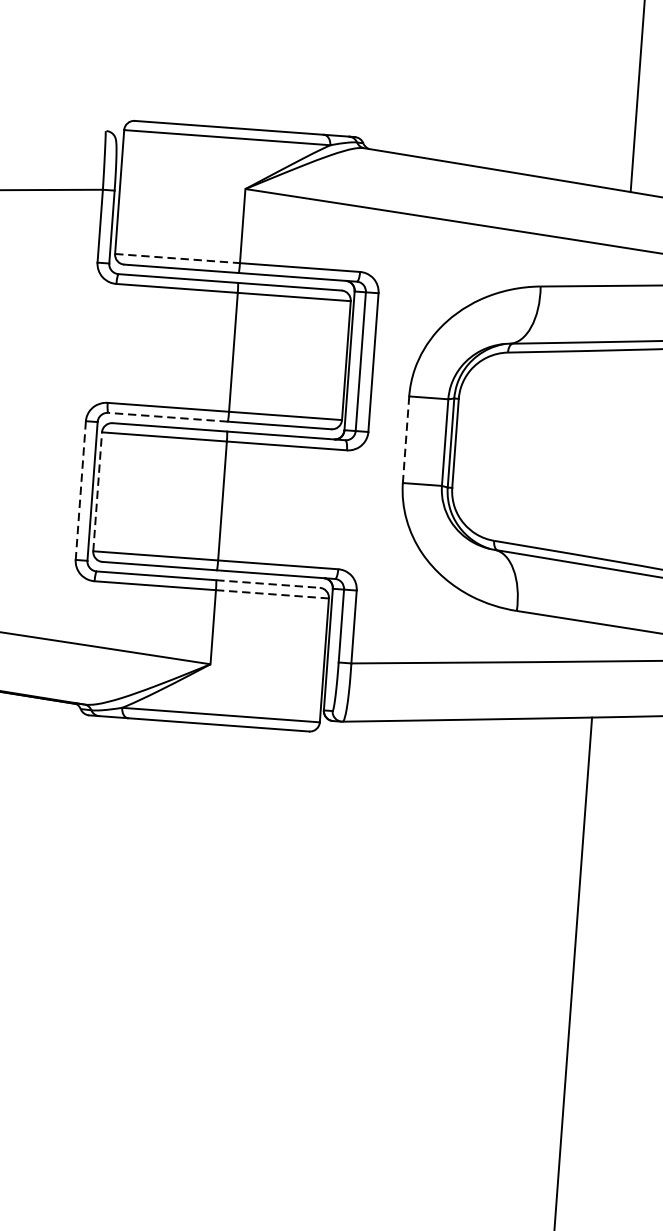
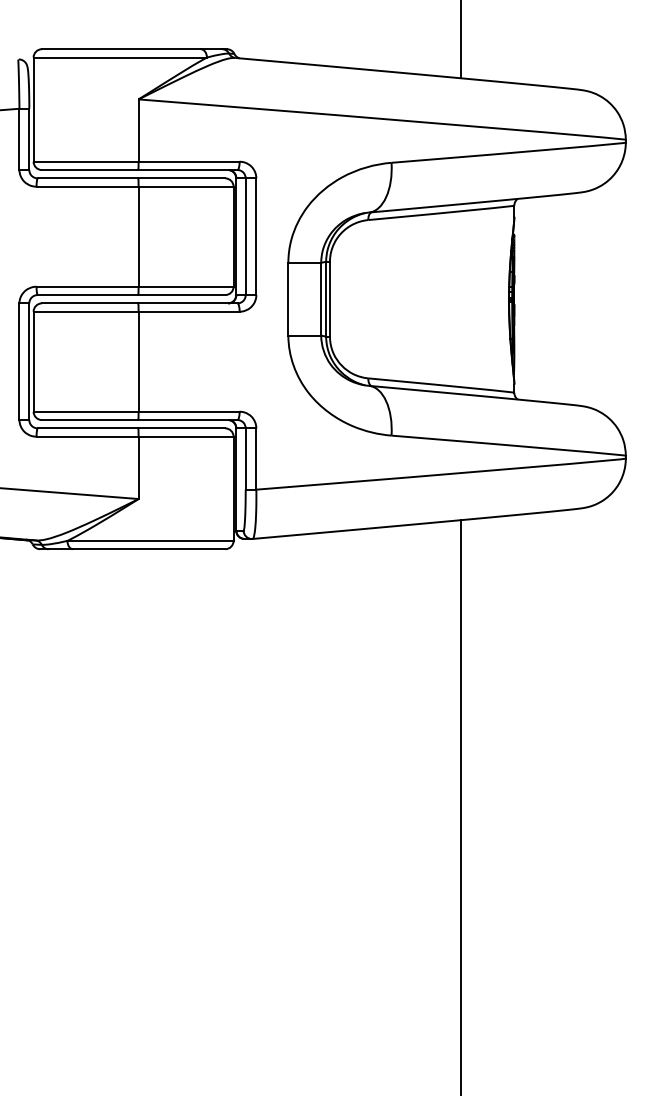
line: (178, 258) -> (86, 161), dashed -> solid
line: (167, 417) -> (87, 295), dashed -> solid
line: (406, 440) -> (288, 299), dashed -> solid
line: (80, 491) -> (19, 362), dashed -> solid
line: (97, 491) -> (33, 361), dashed -> solid
line: (267, 584) -> (181, 428), dashed -> solid
line: (271, 594) -> (185, 436), dashed -> solid

